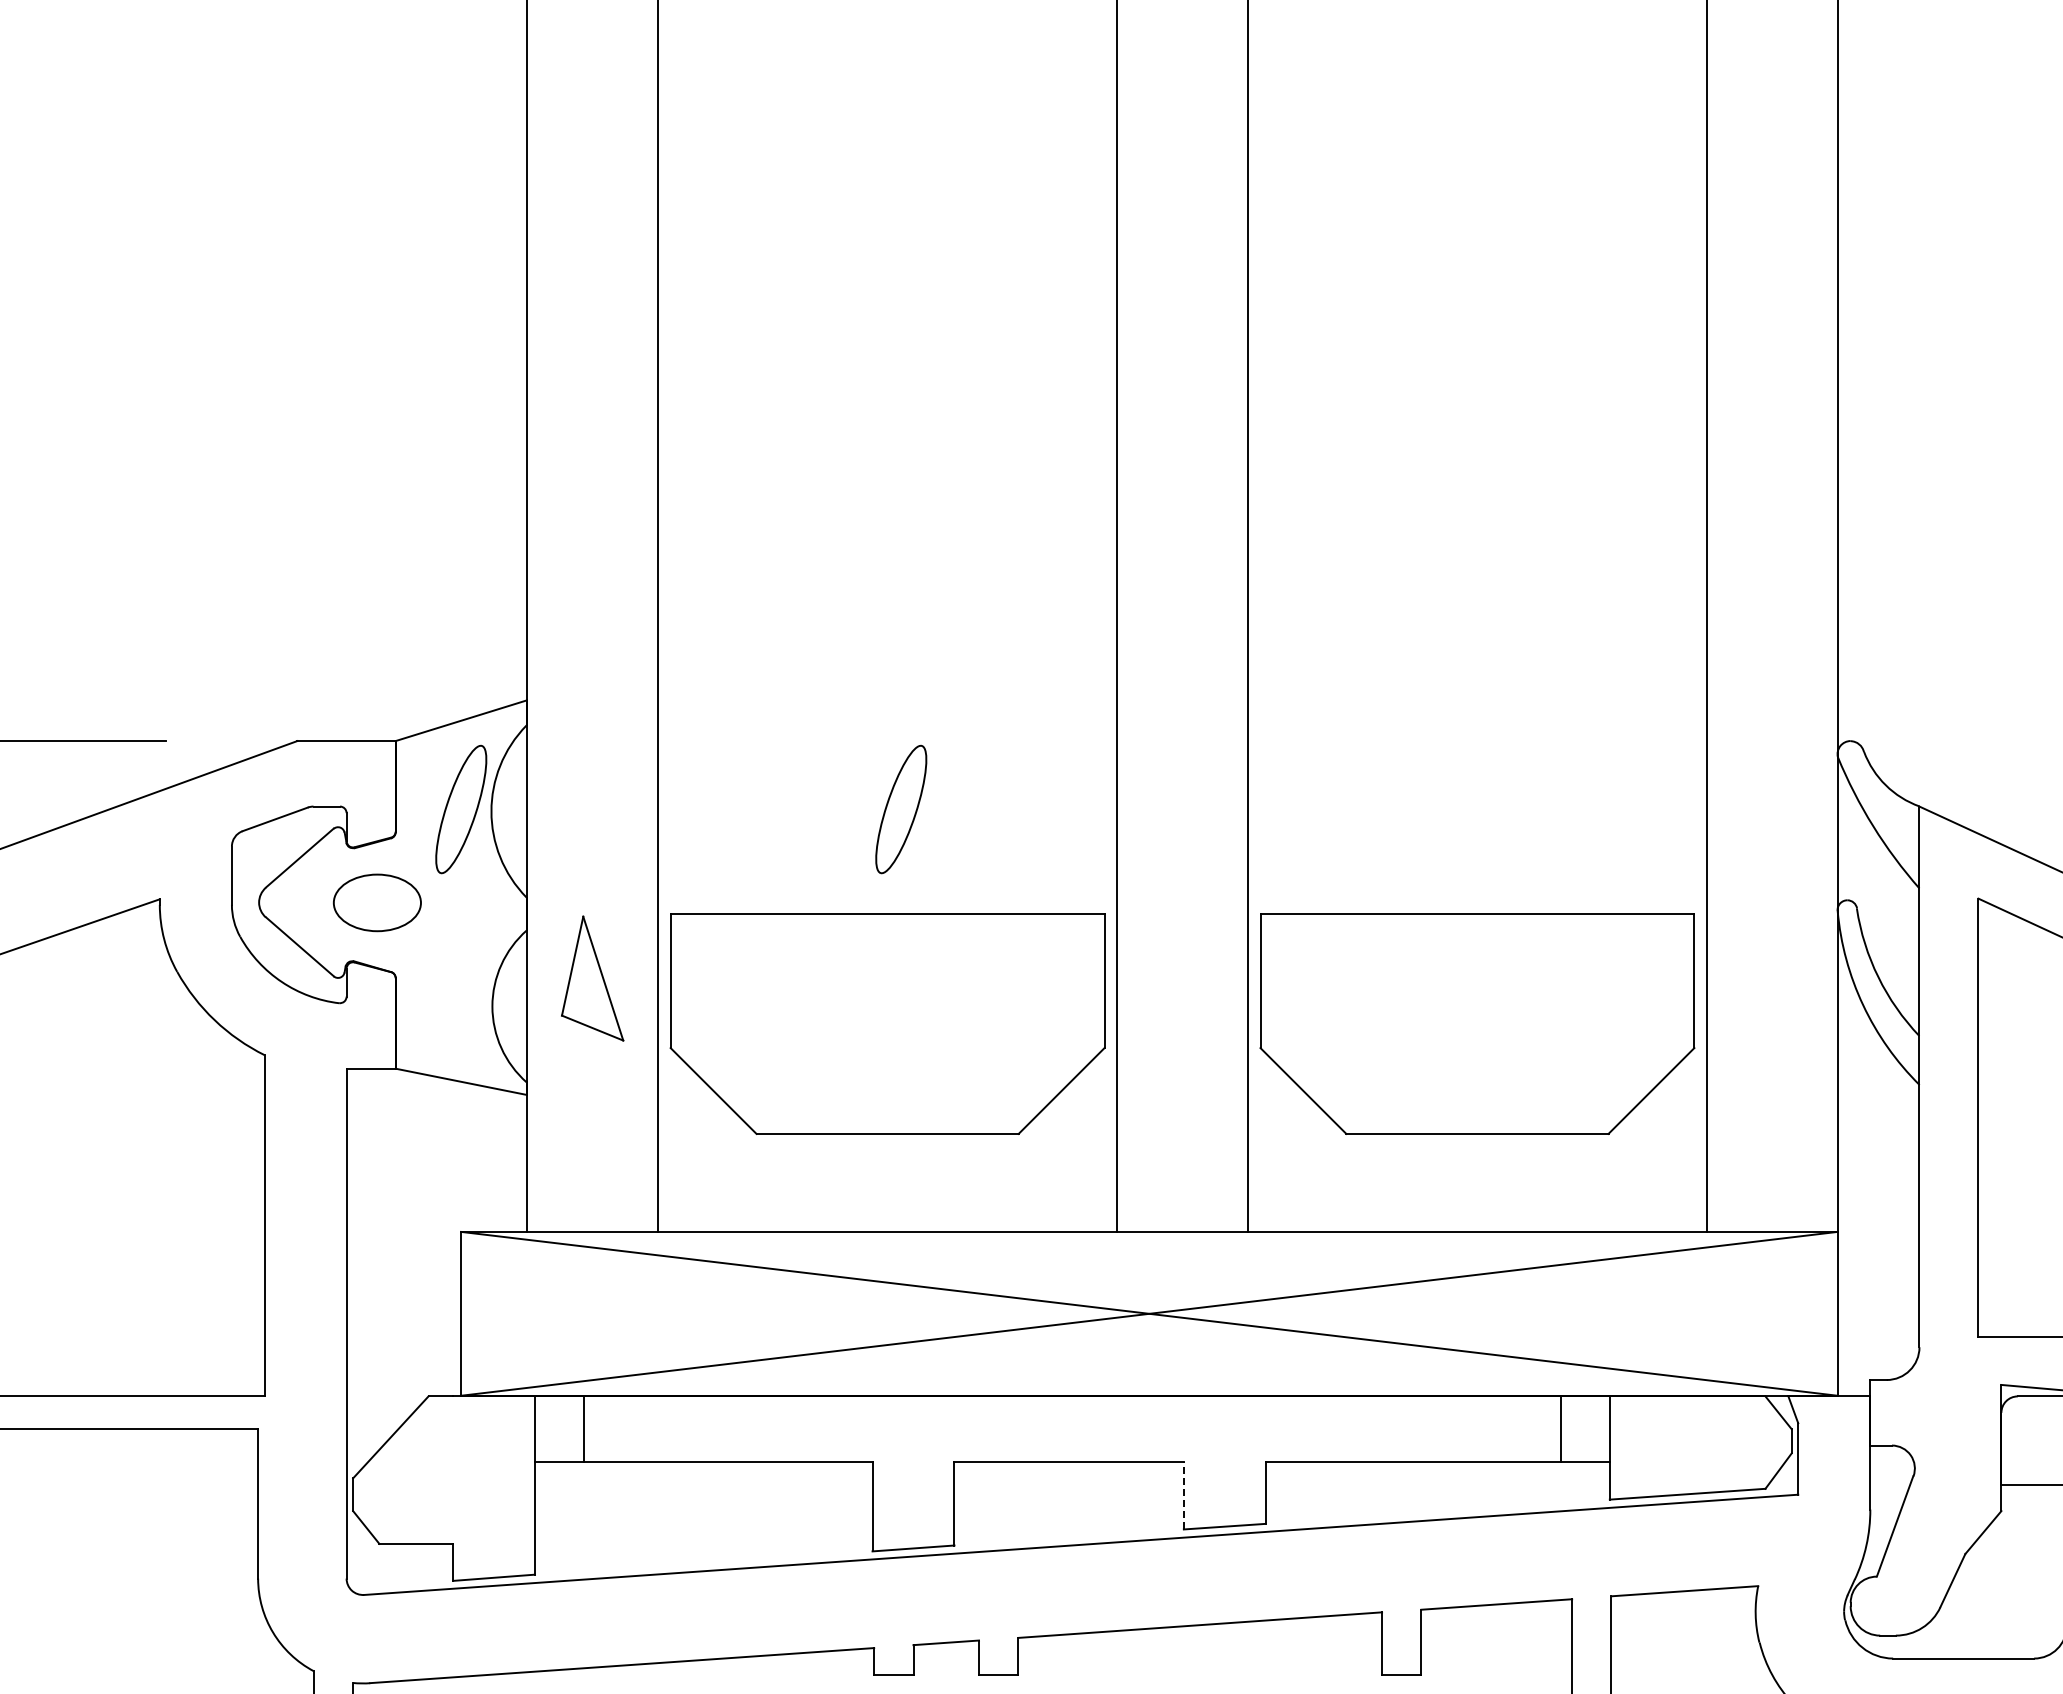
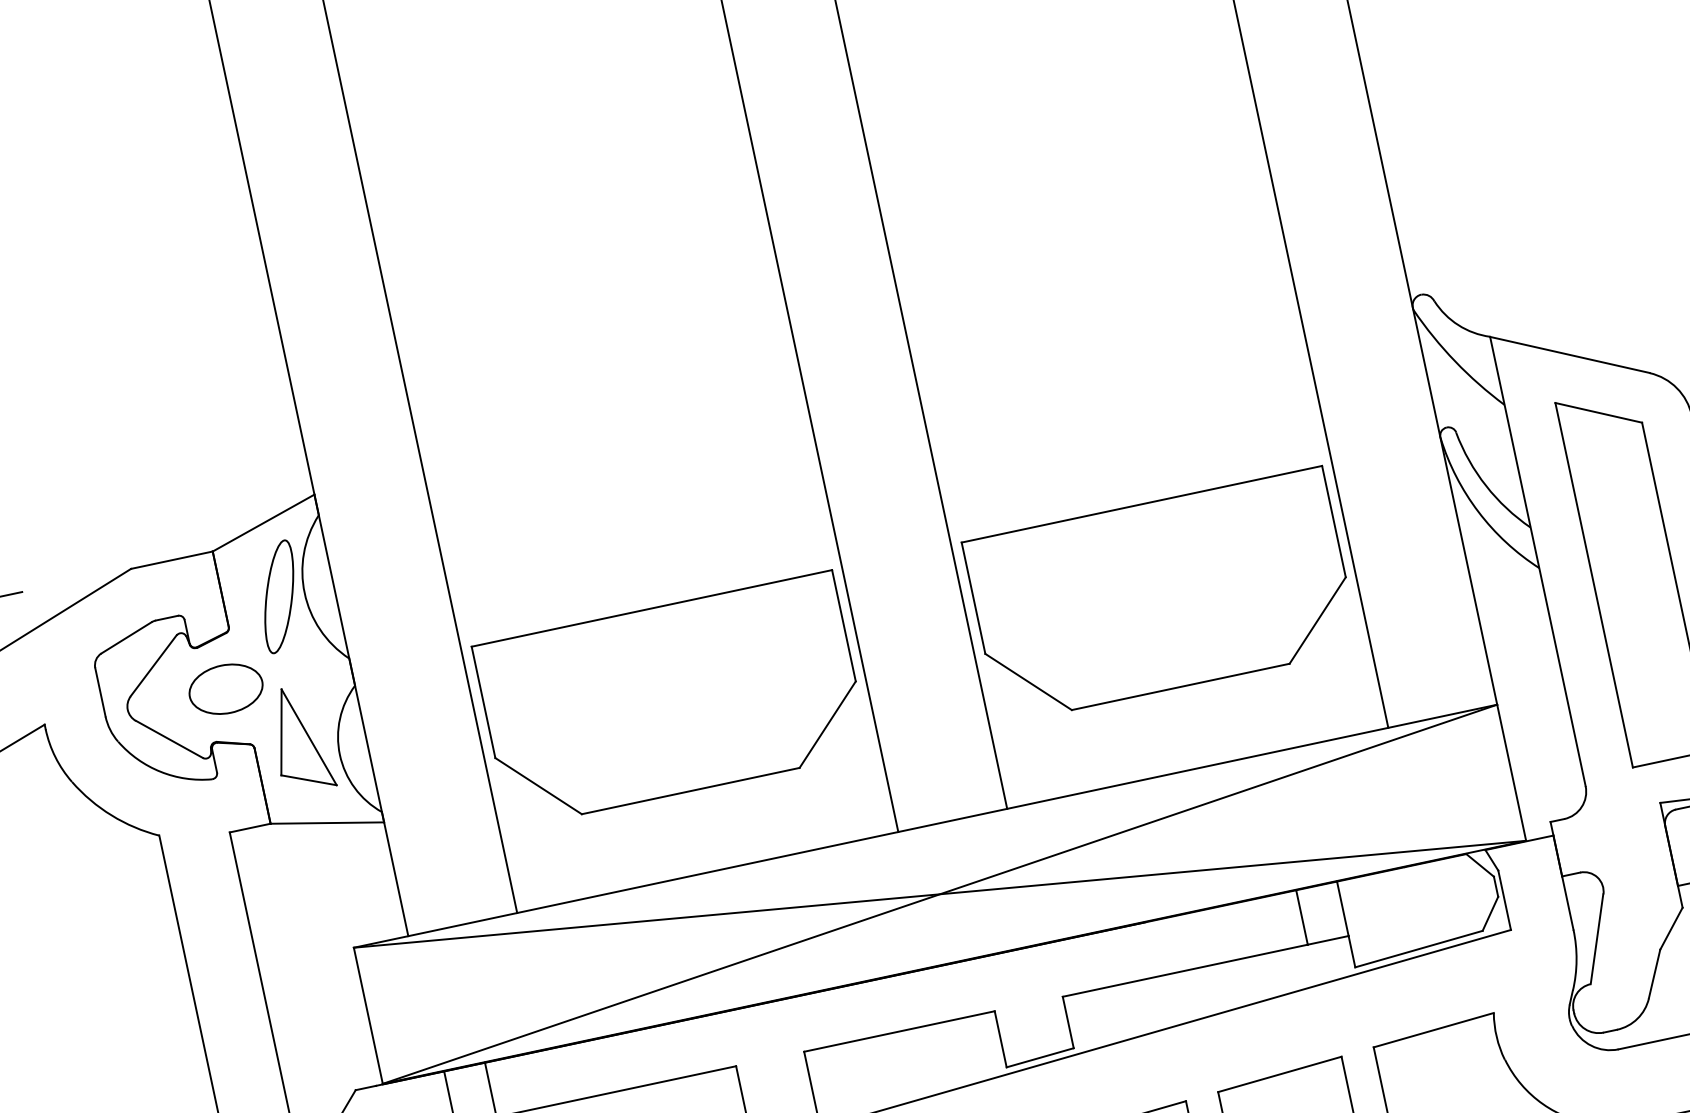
part: (901, 809) -> (644, 519), removed
part: (592, 978) -> (300, 739), moved
line: (1183, 1495) -> (1000, 1039), dashed -> solid

